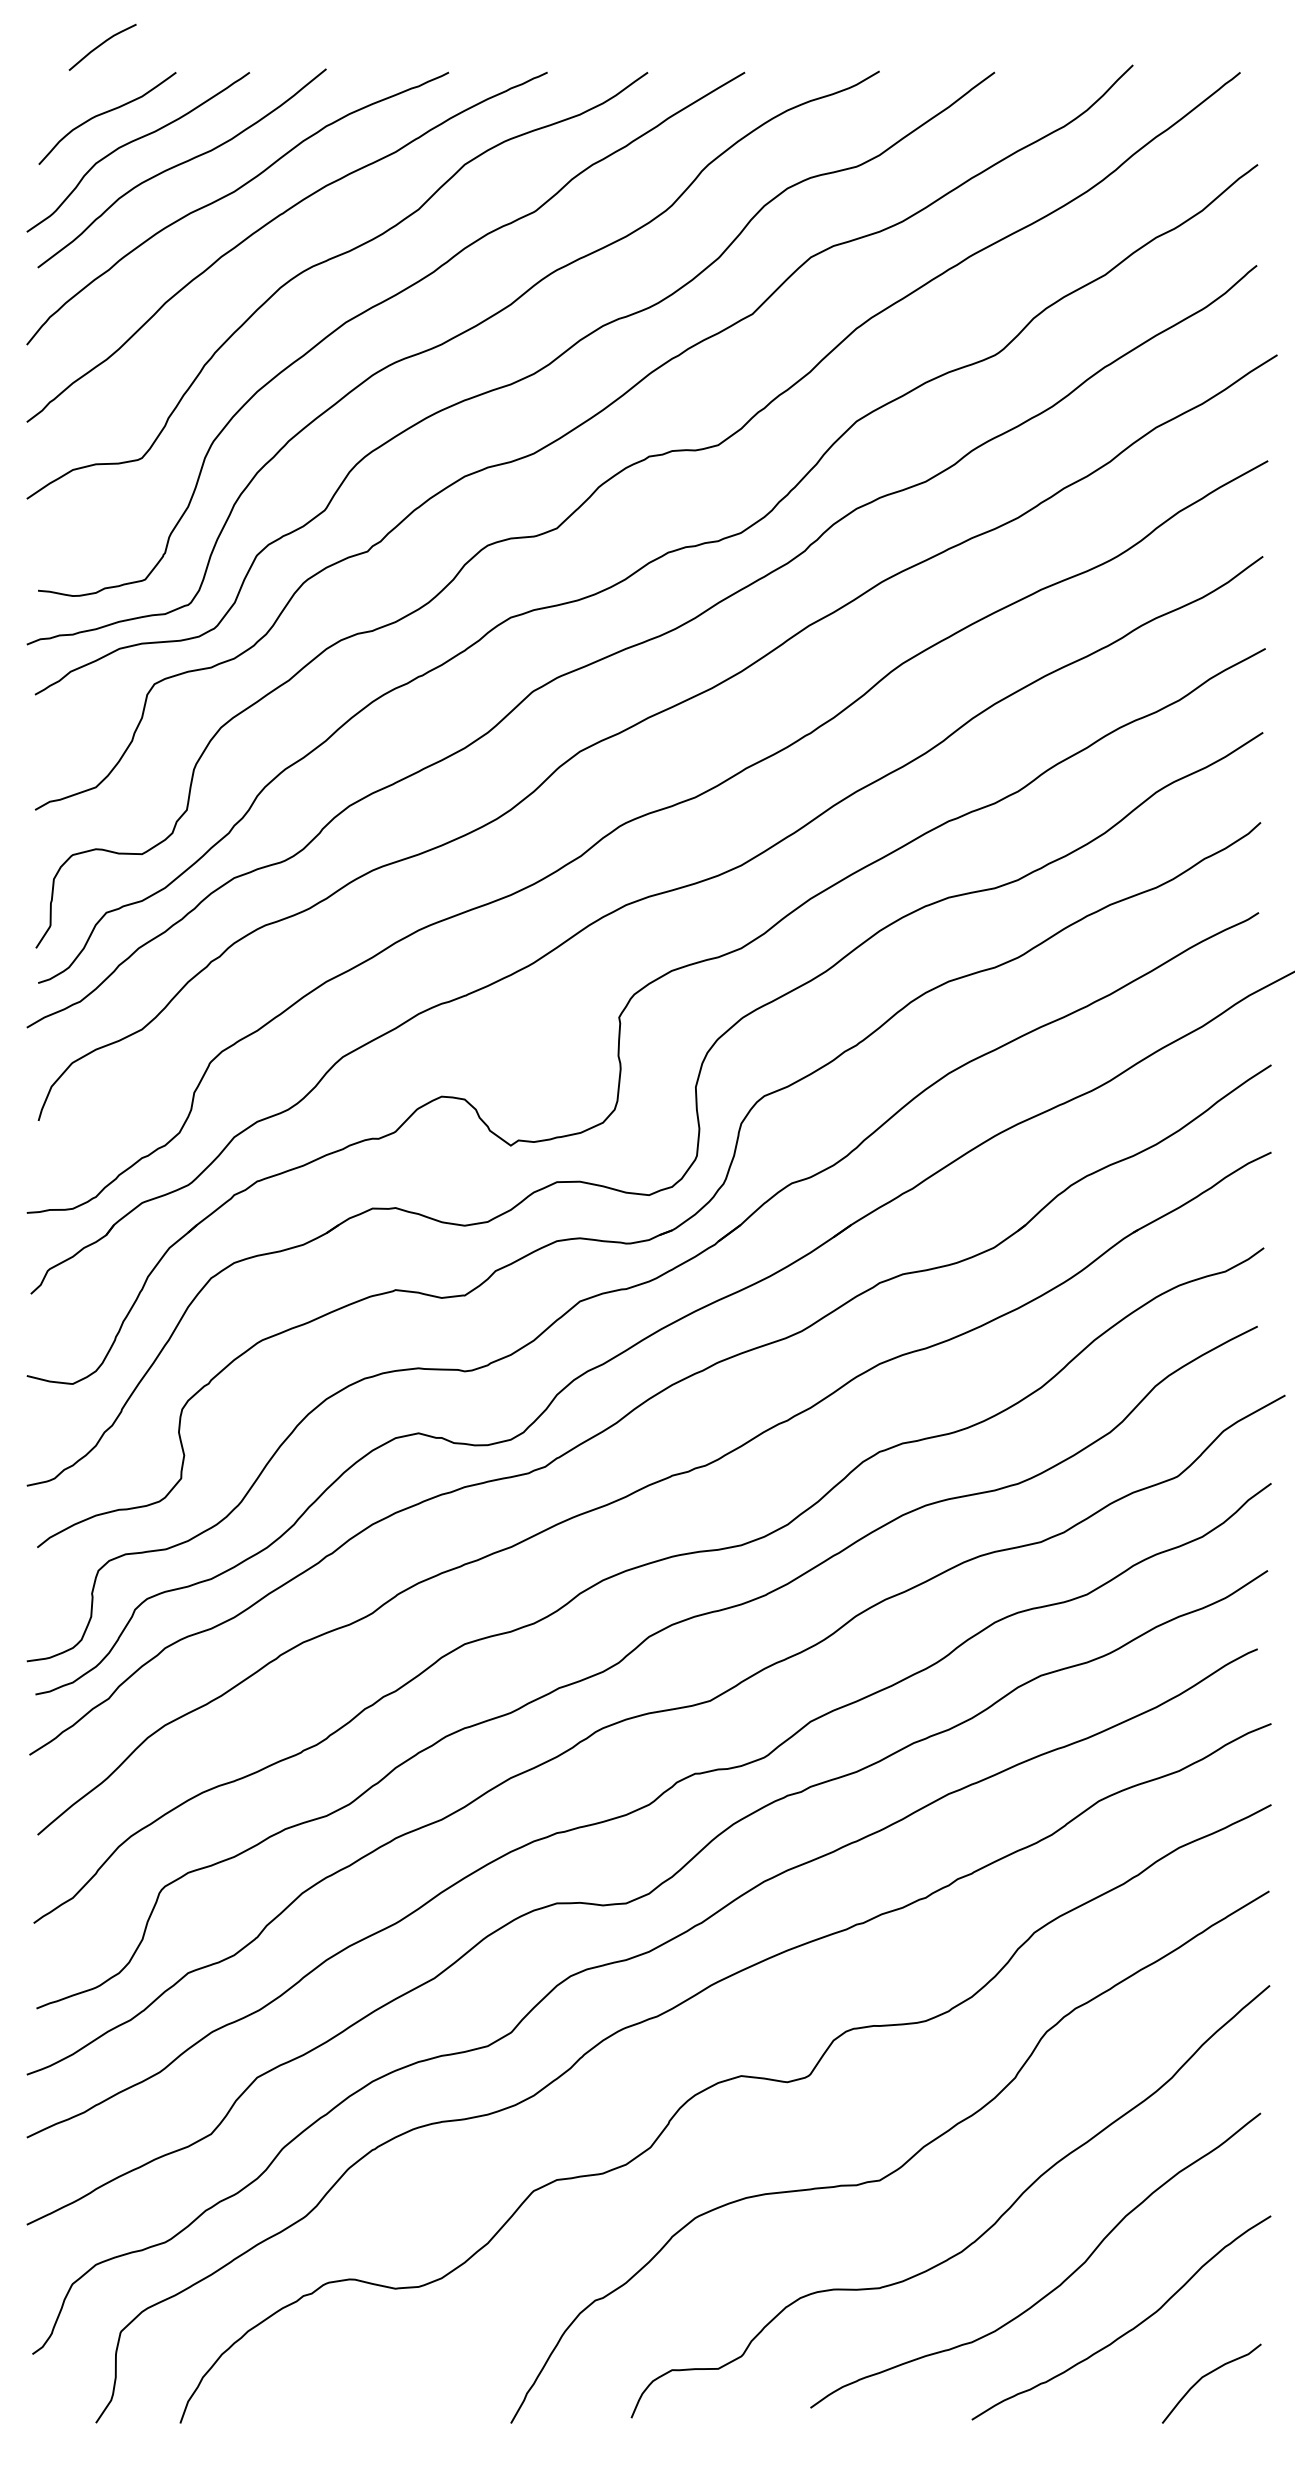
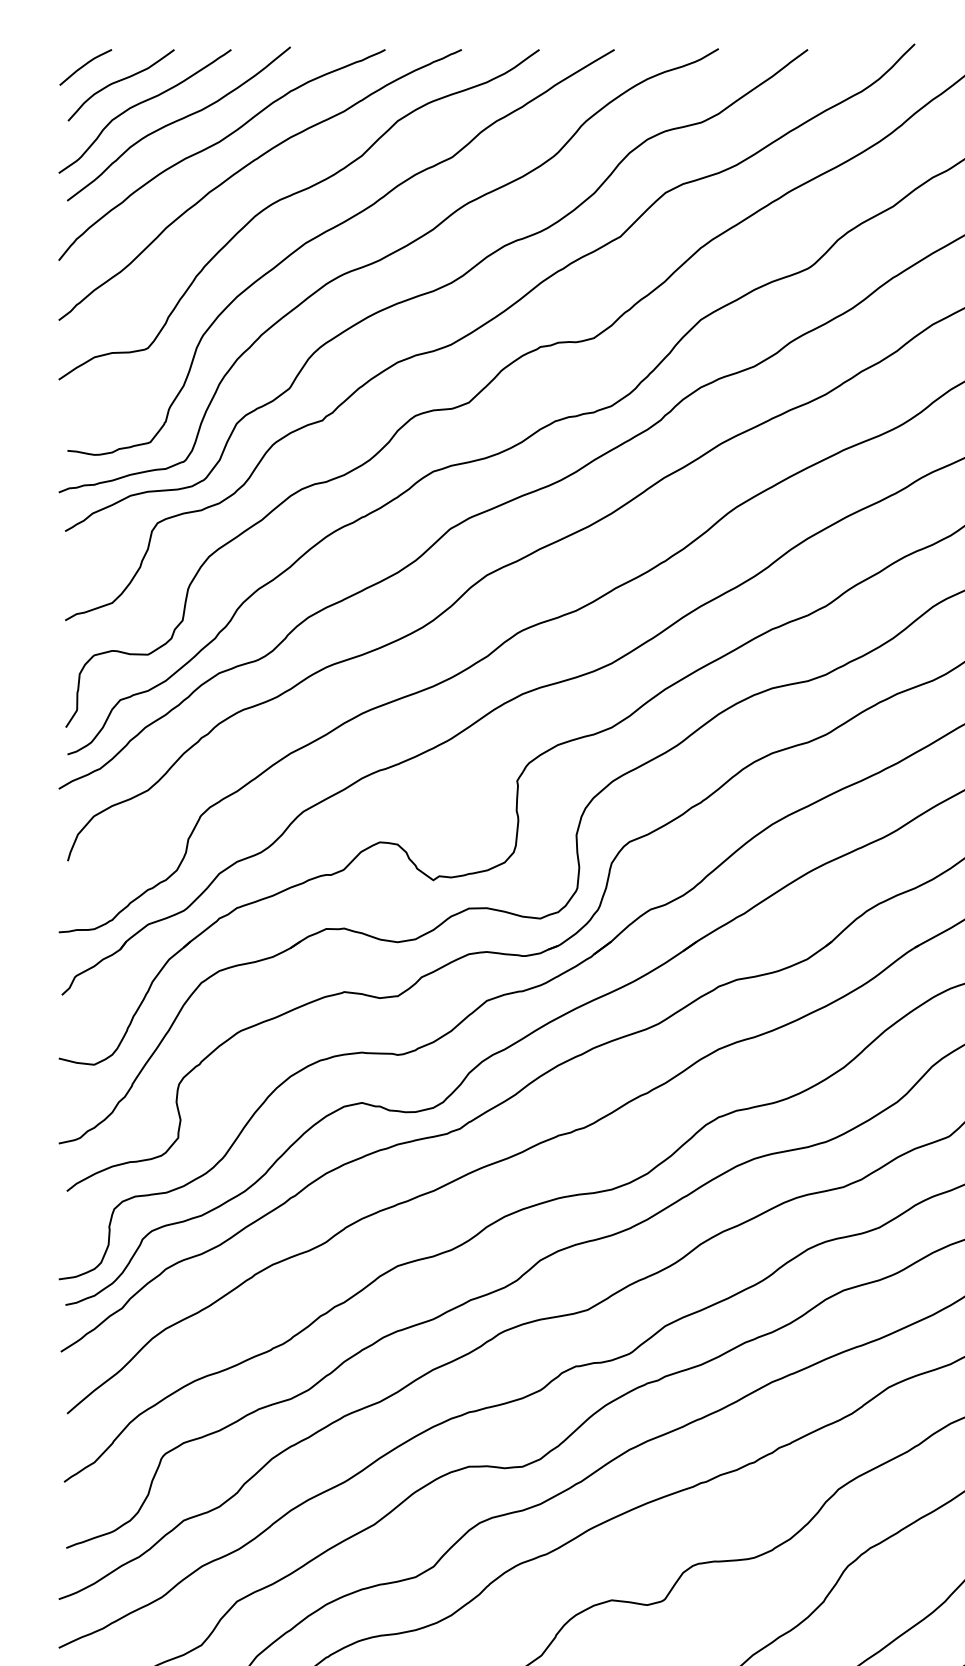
curve: (101, 45) -> (84, 66), moved

